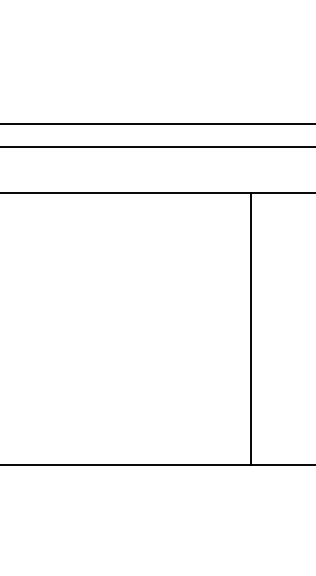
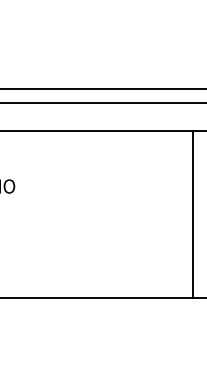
line: (251, 329) -> (193, 214), moved

